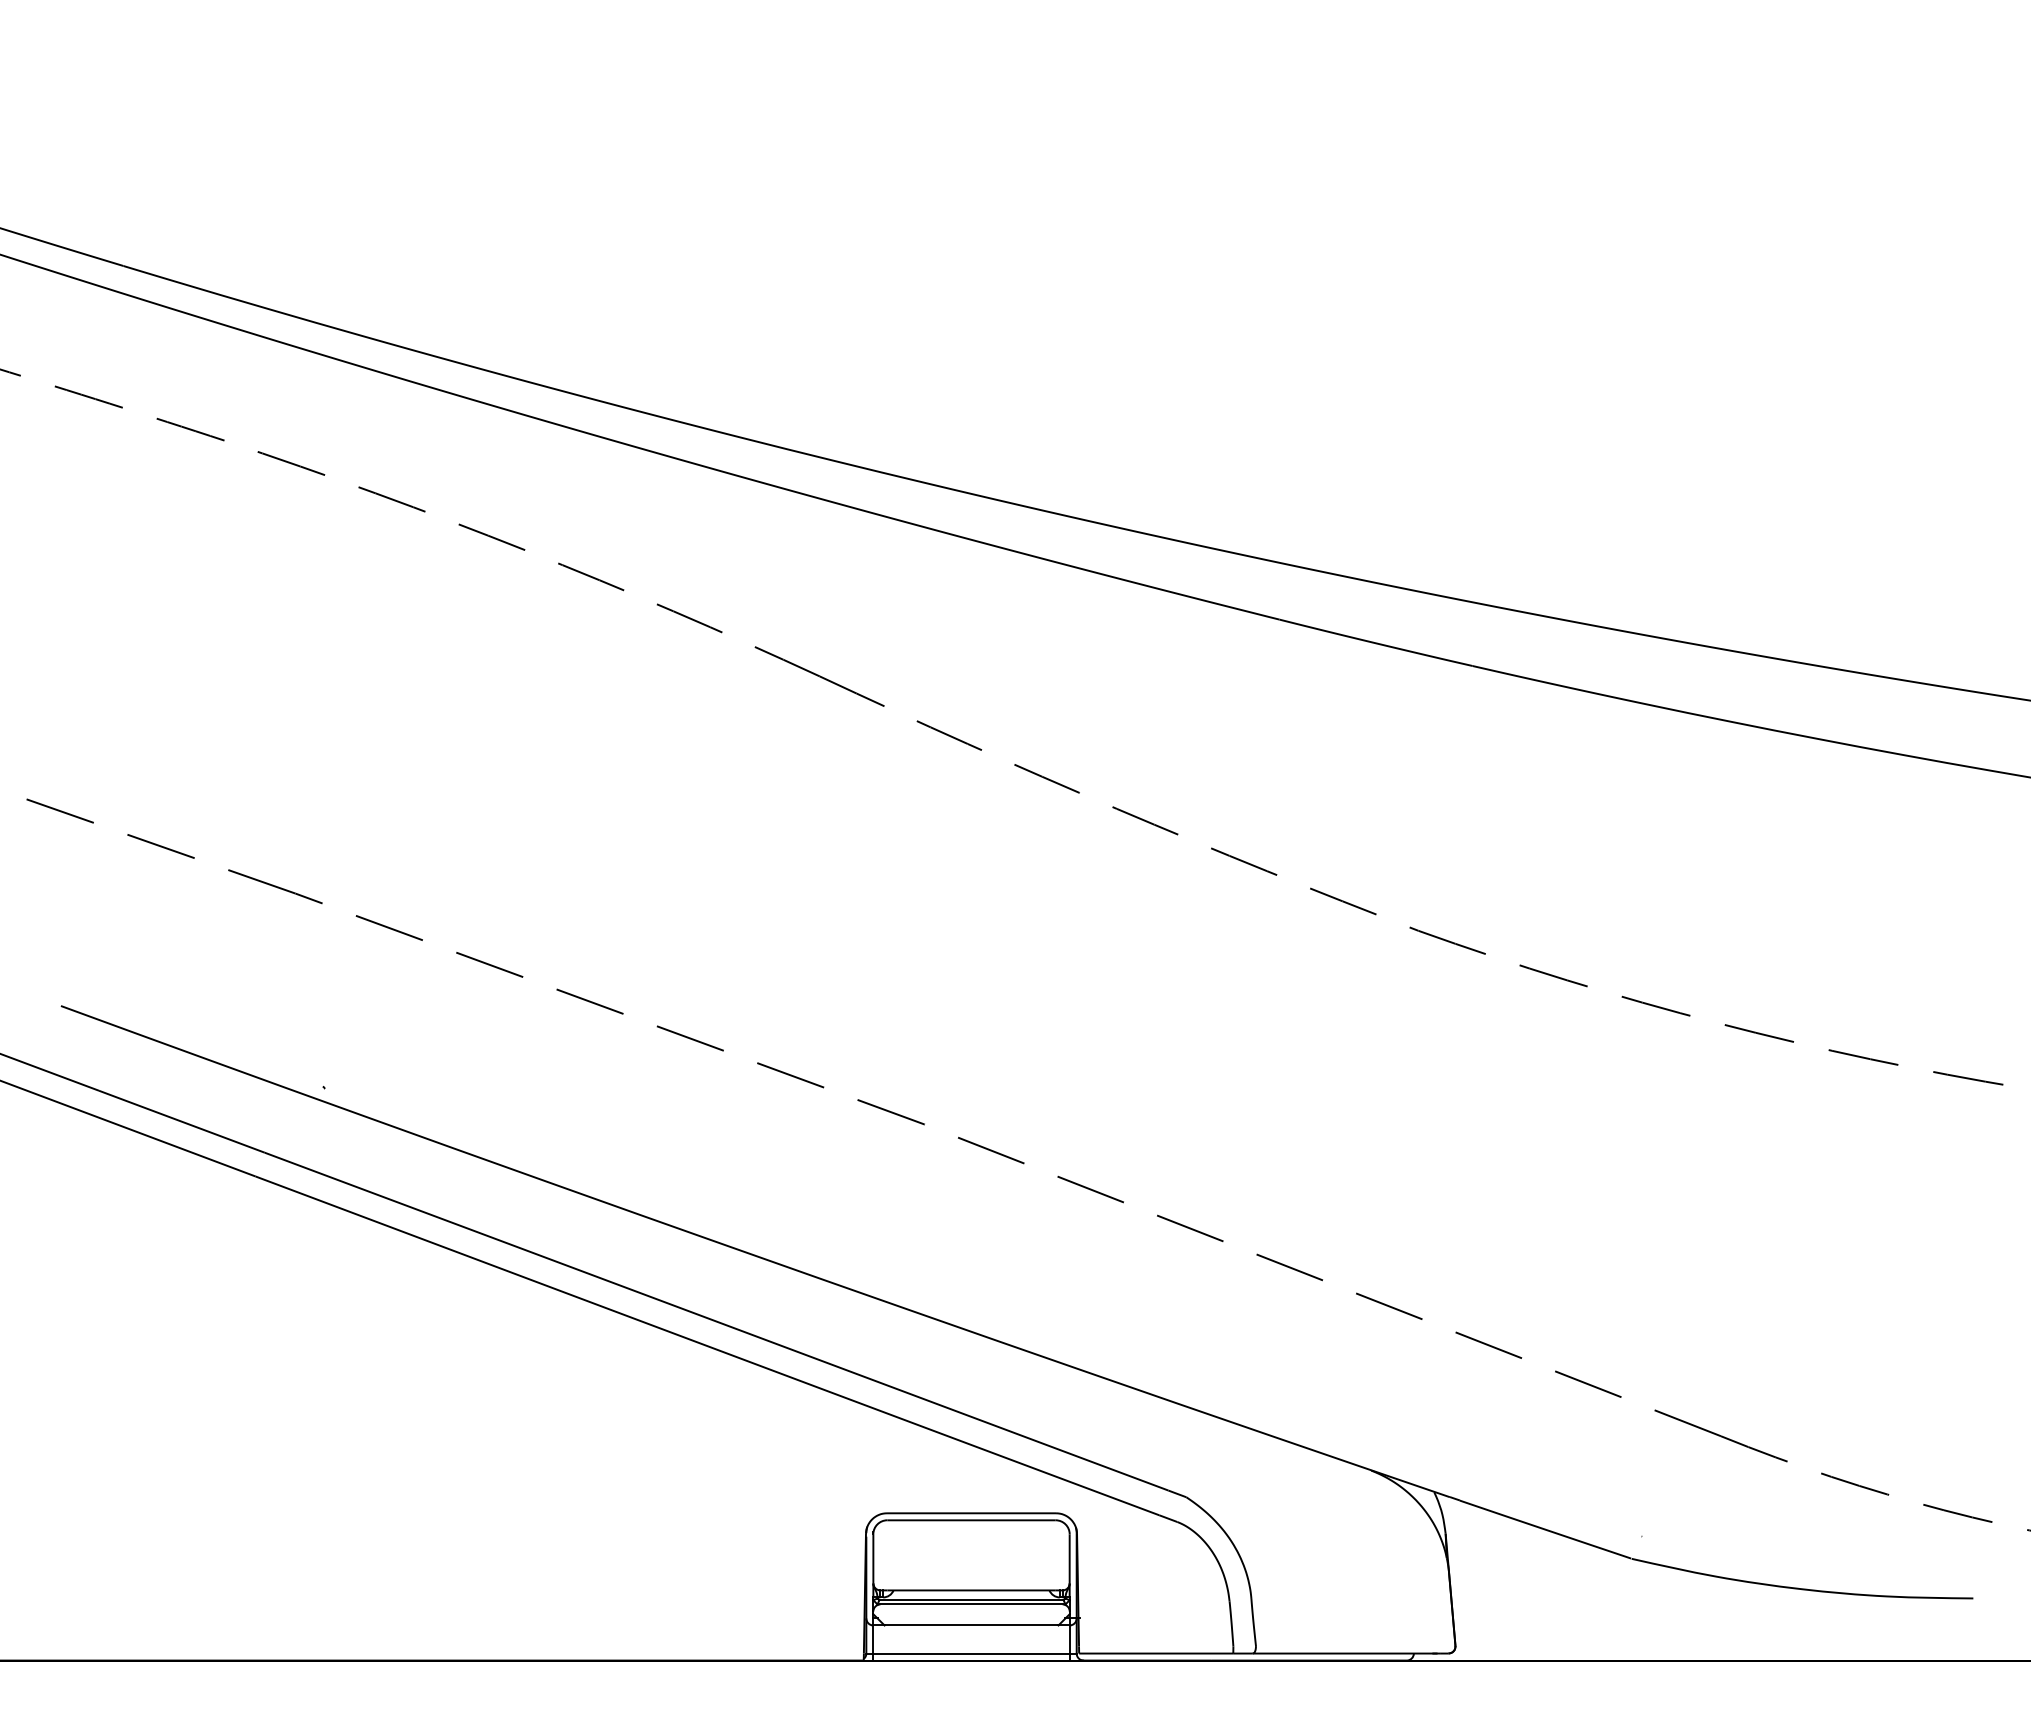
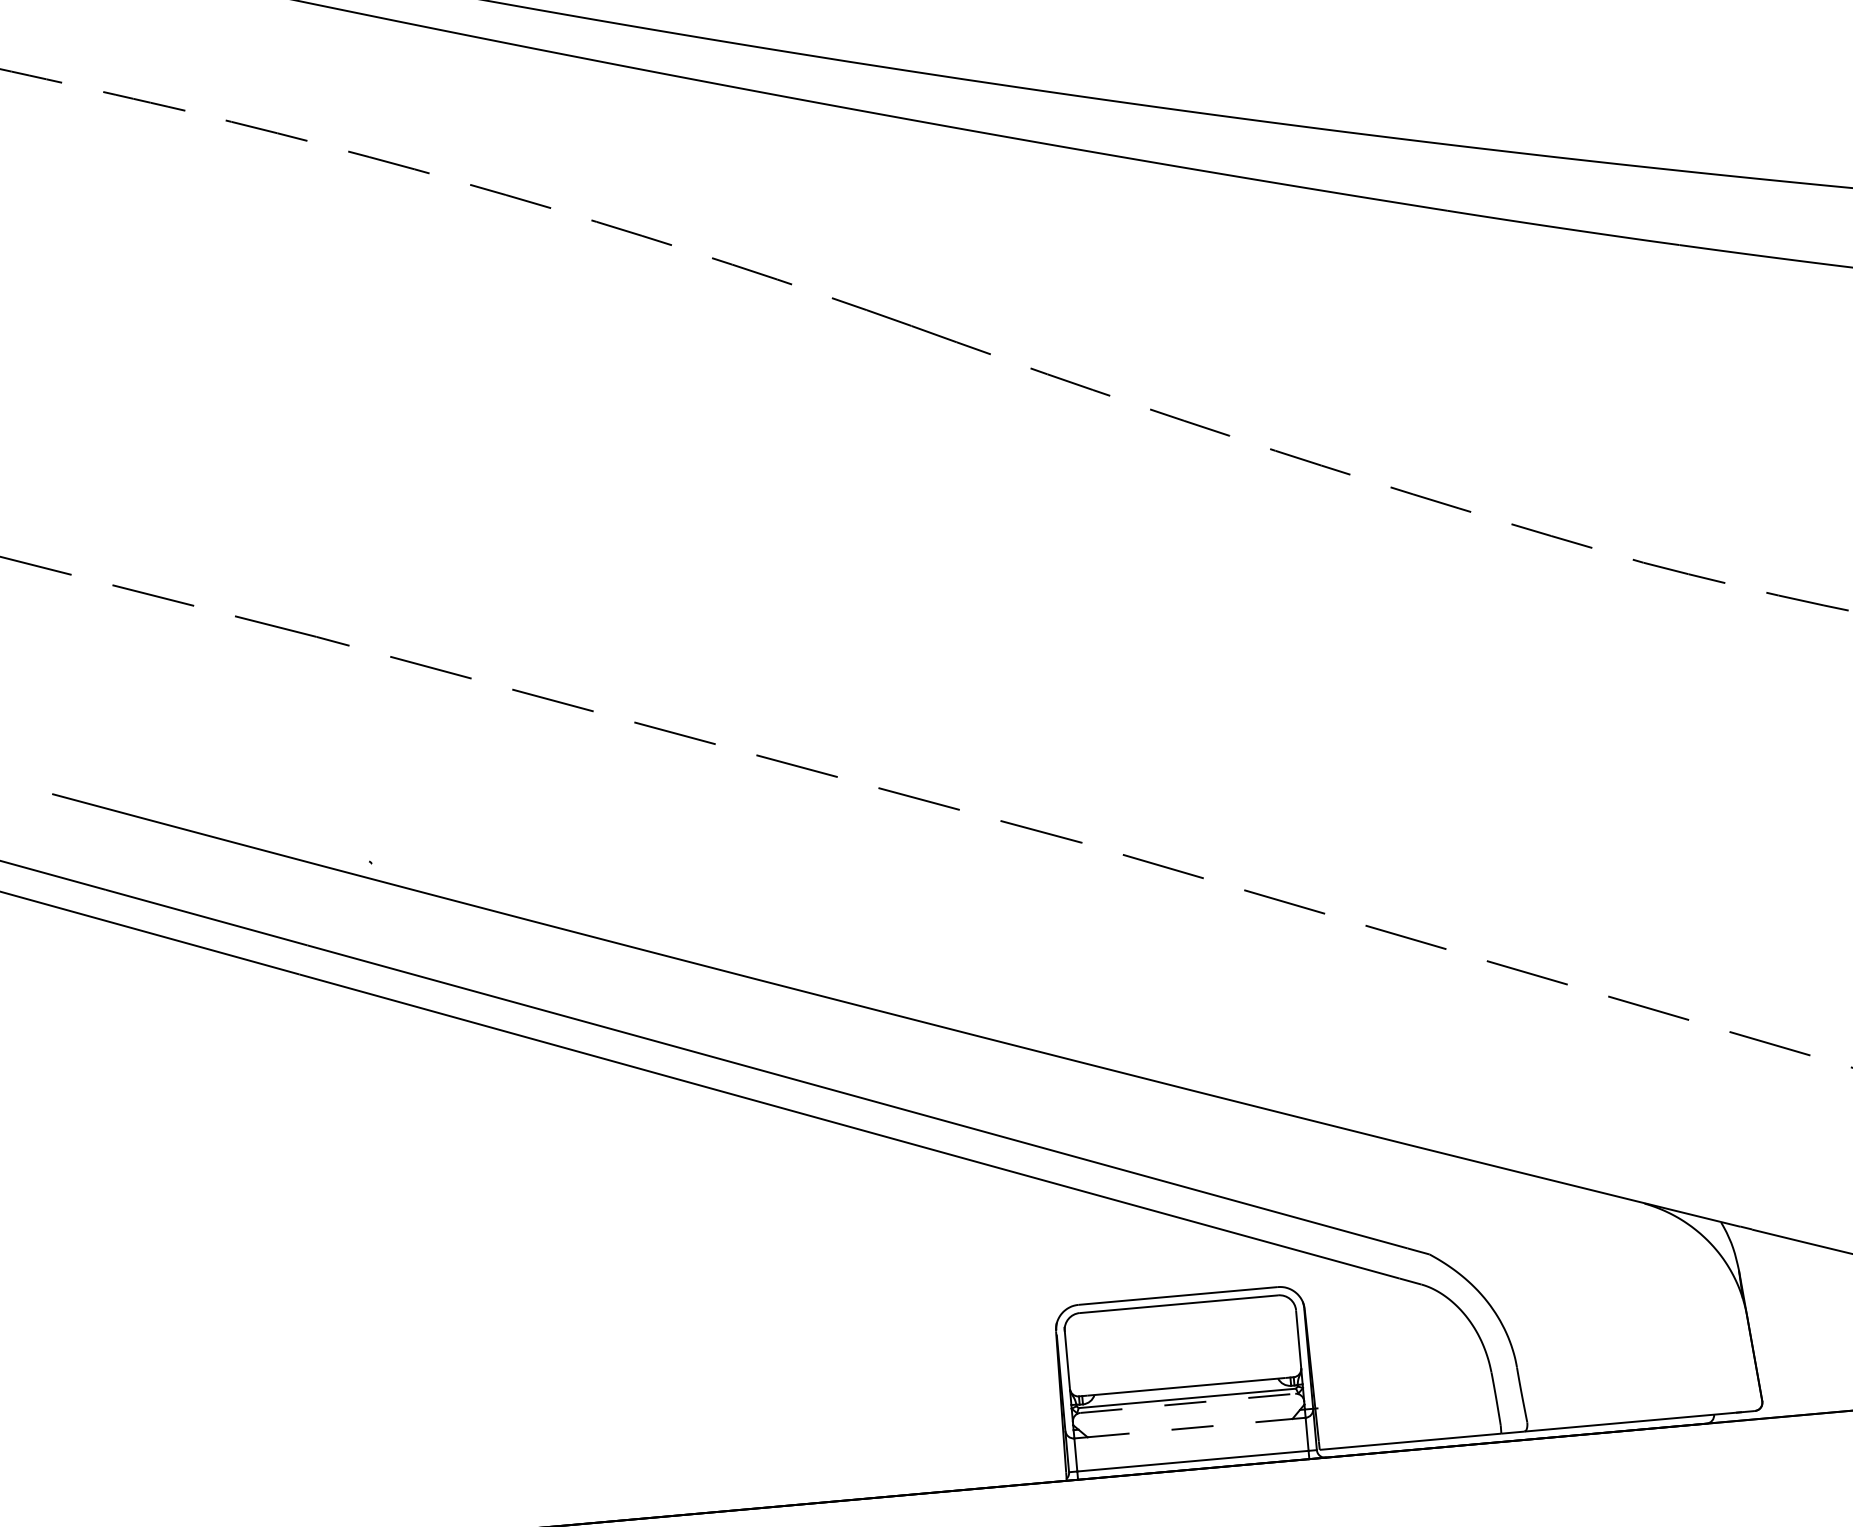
line: (972, 1604) -> (1188, 1403), solid -> dashed
line: (971, 1625) -> (1189, 1428), solid -> dashed

